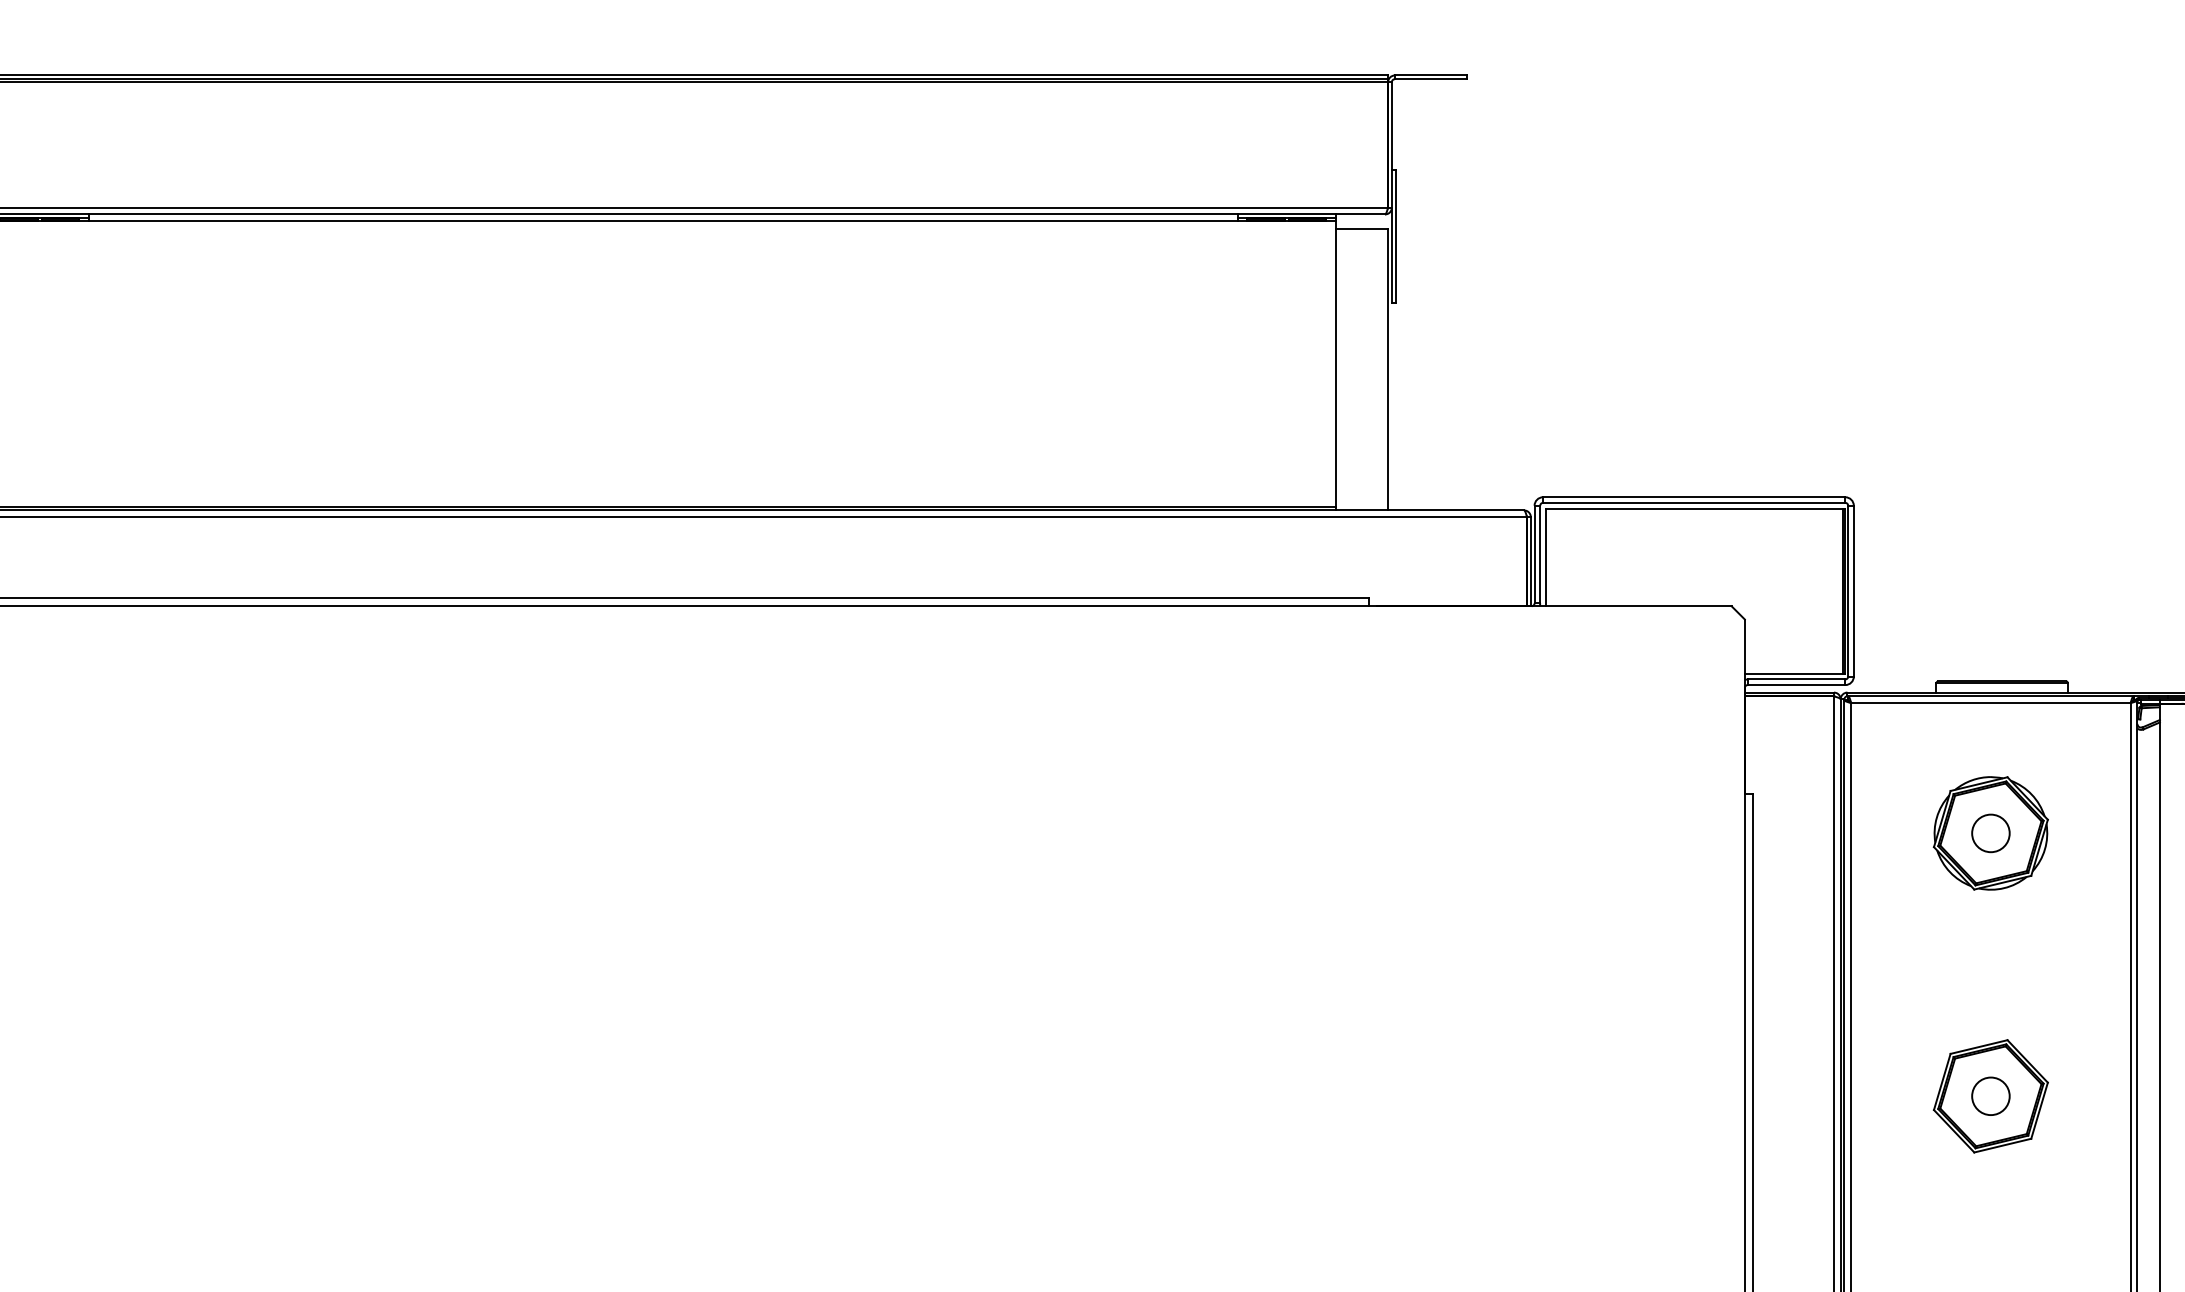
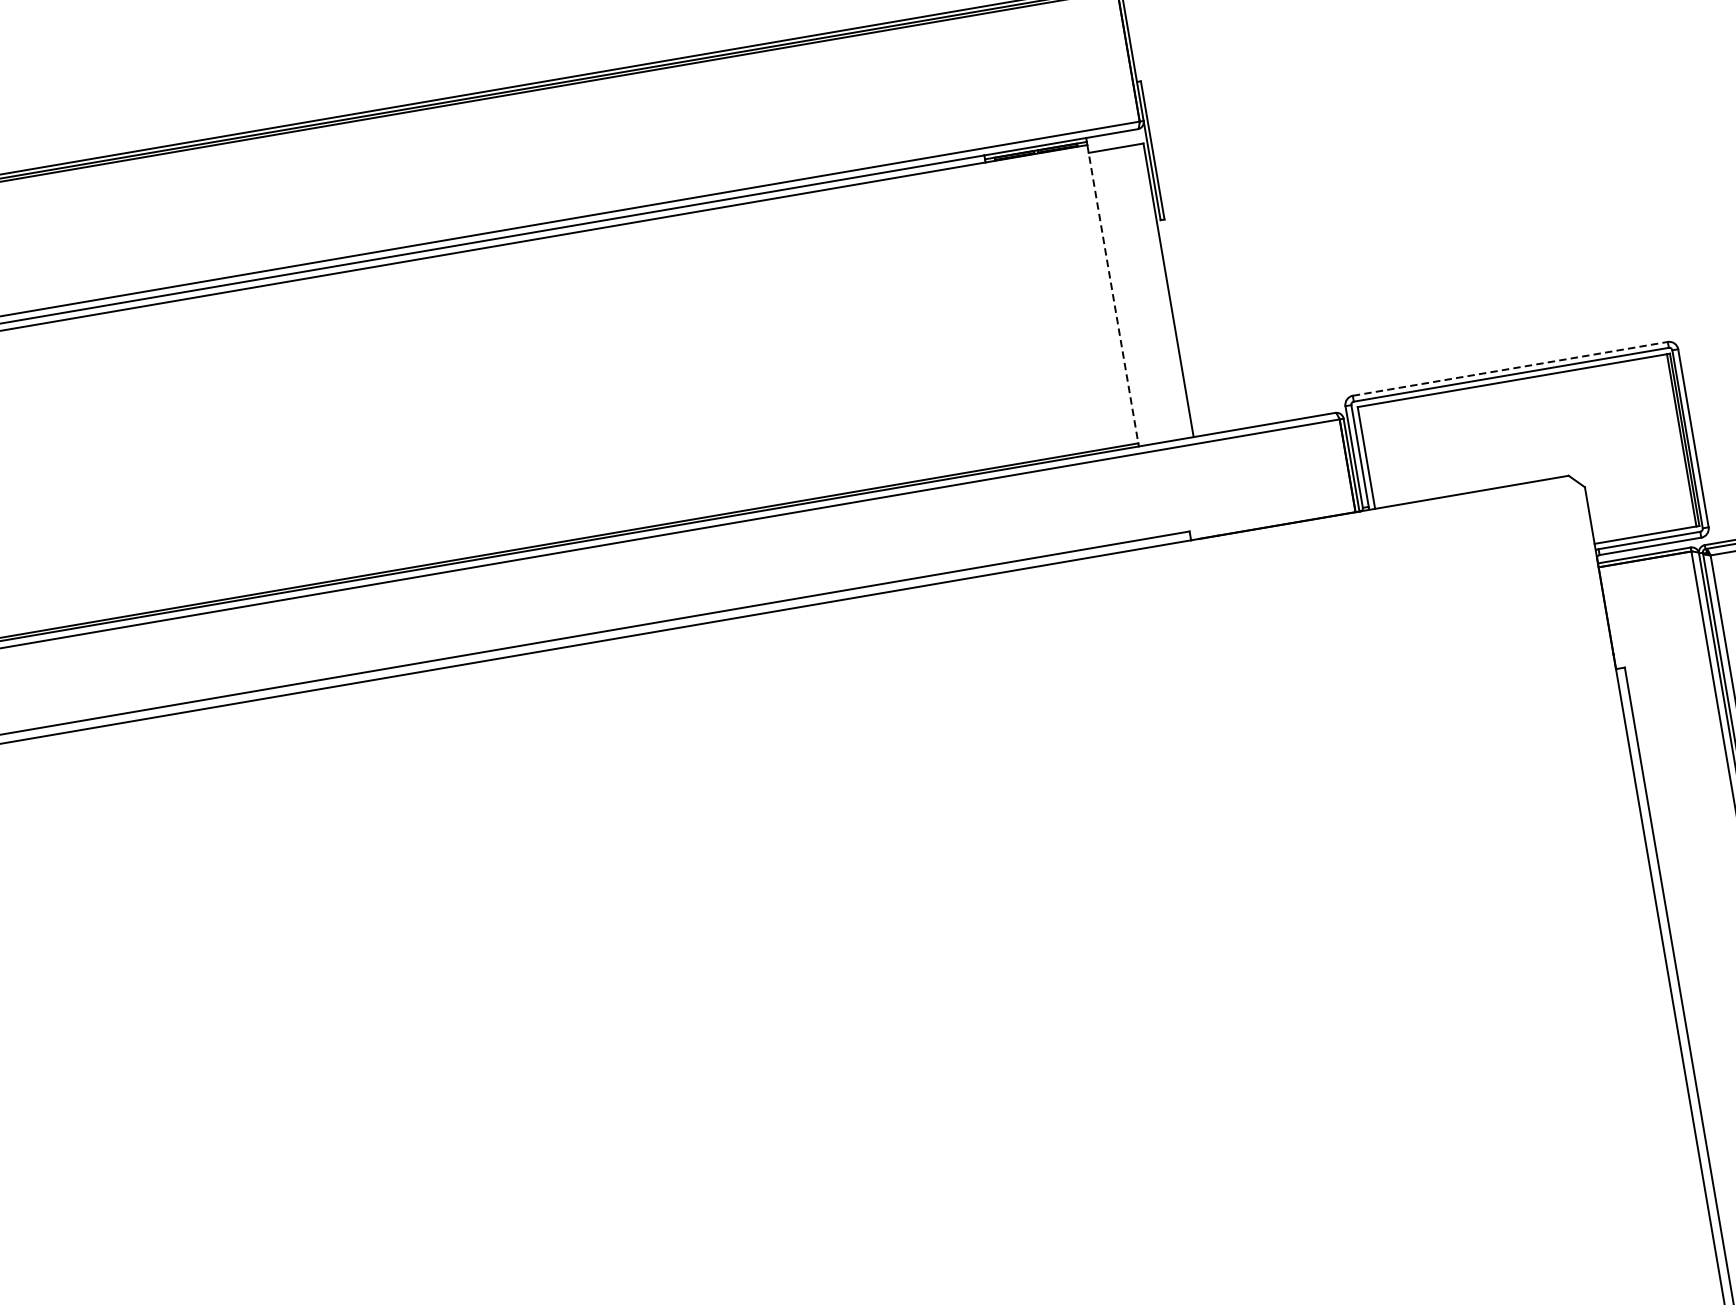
line: (1335, 364) -> (1112, 294), solid -> dashed
line: (1694, 497) -> (1510, 369), solid -> dashed

